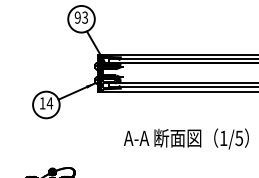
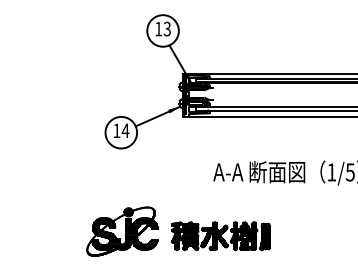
text: (77, 17) -> (158, 28), 93 -> 13

